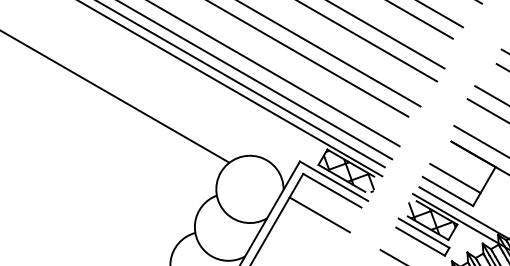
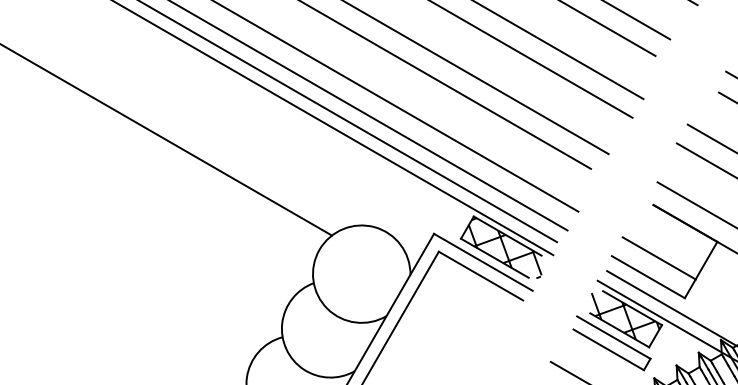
line: (319, 214) -> (462, 310), removed

